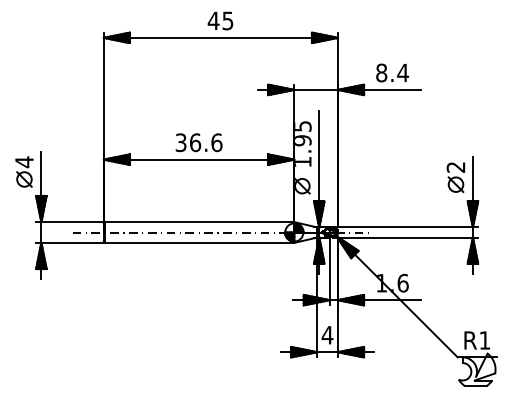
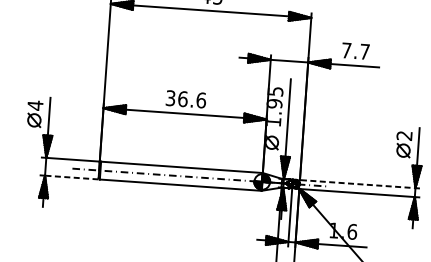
text: (392, 72) -> (355, 50), 8.4 -> 7.7
line: (405, 227) -> (357, 184), solid -> dashed
line: (72, 242) -> (71, 177), solid -> dashed

